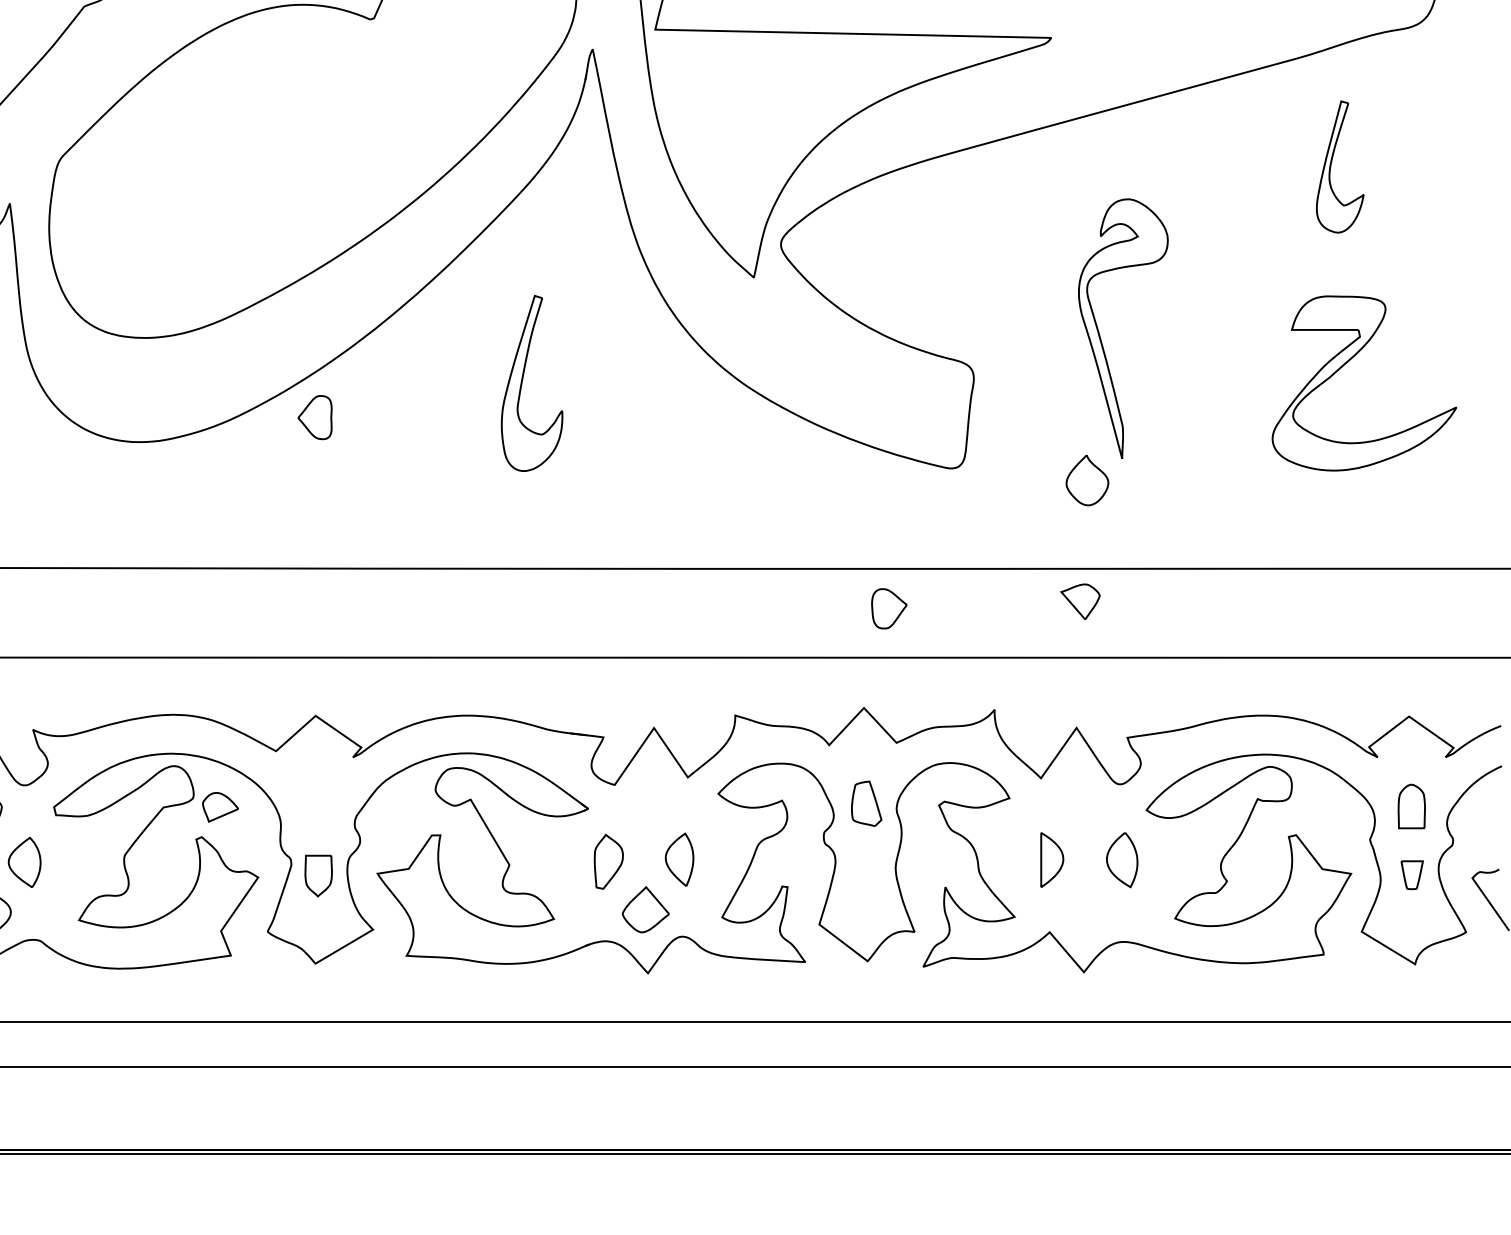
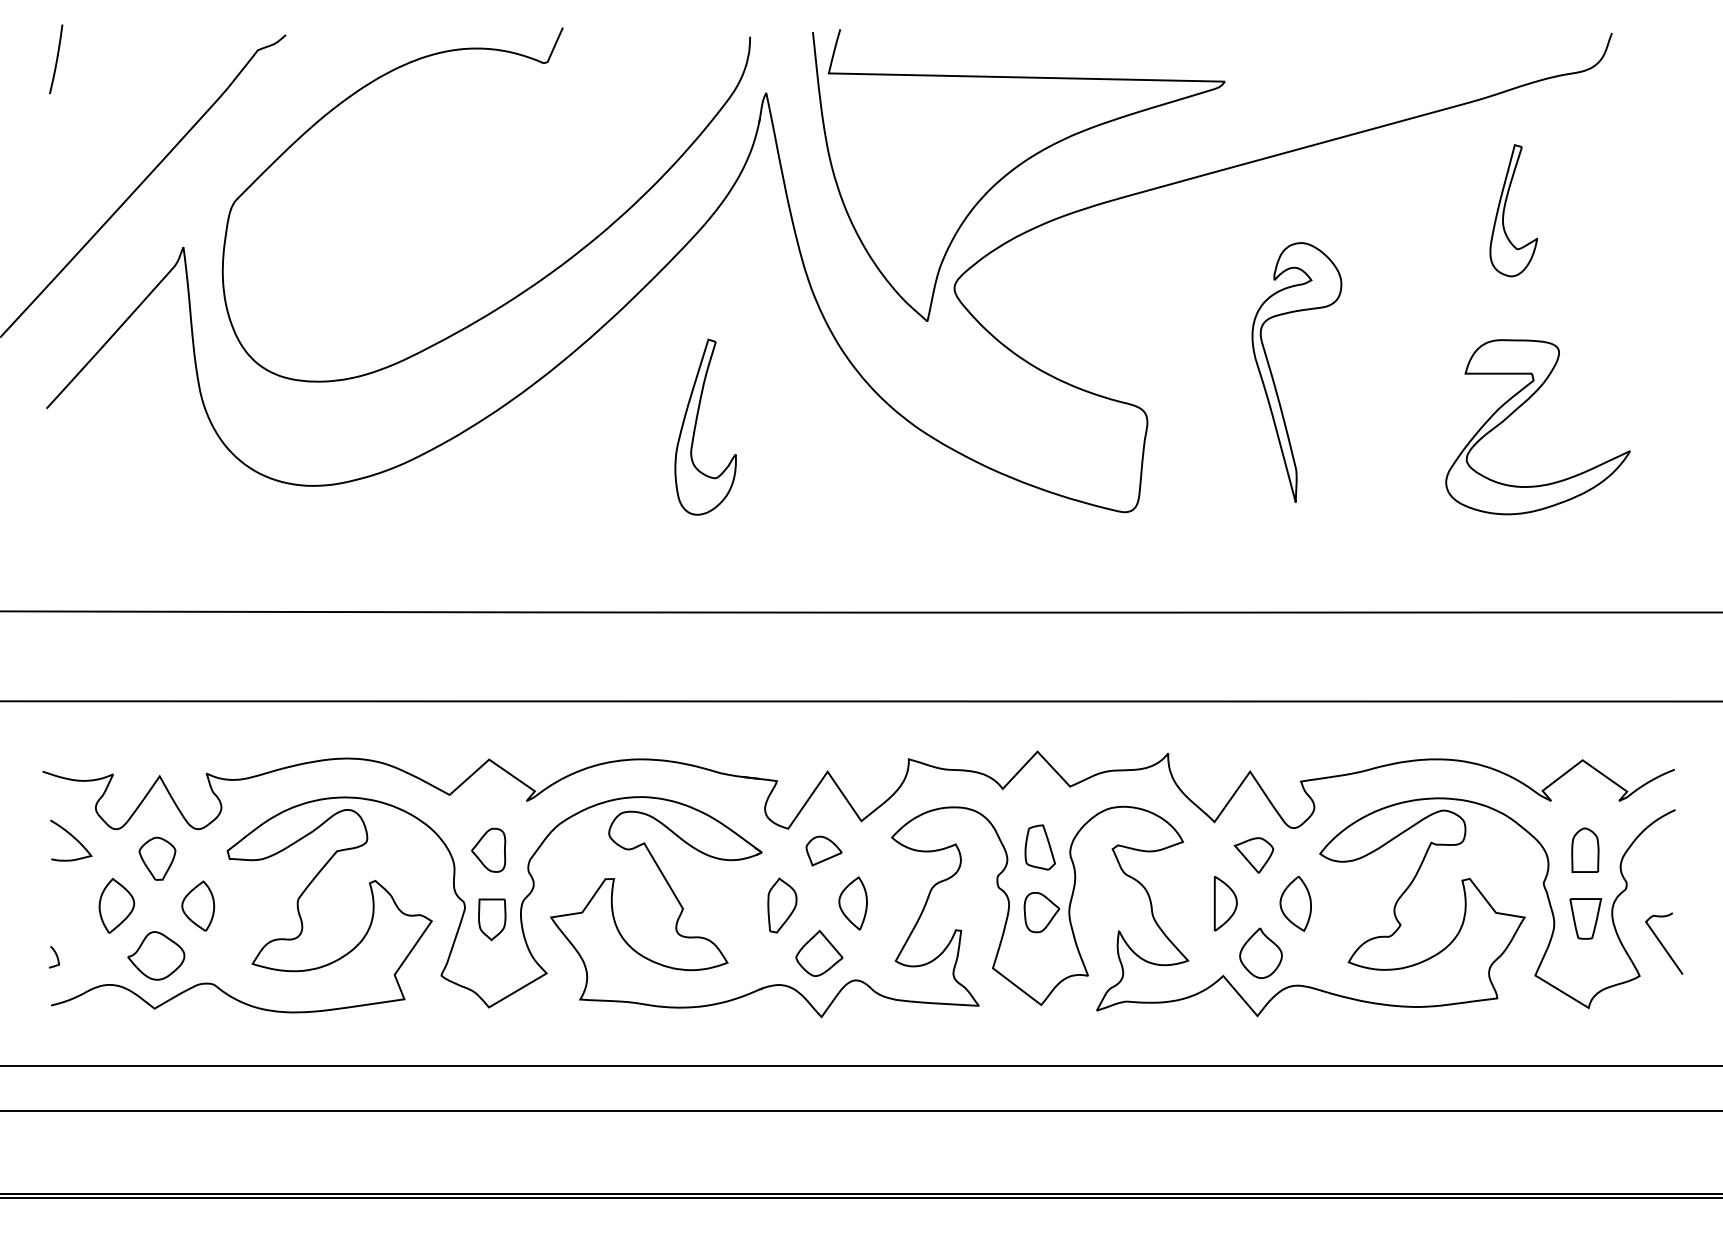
part: (314, 416) -> (488, 849), moved
part: (1086, 479) -> (1260, 952), moved
part: (1079, 601) -> (1253, 855), moved
part: (888, 608) -> (1041, 912), moved
part: (219, 806) -> (823, 850), moved
part: (1411, 874) -> (1585, 918), size x1.43

